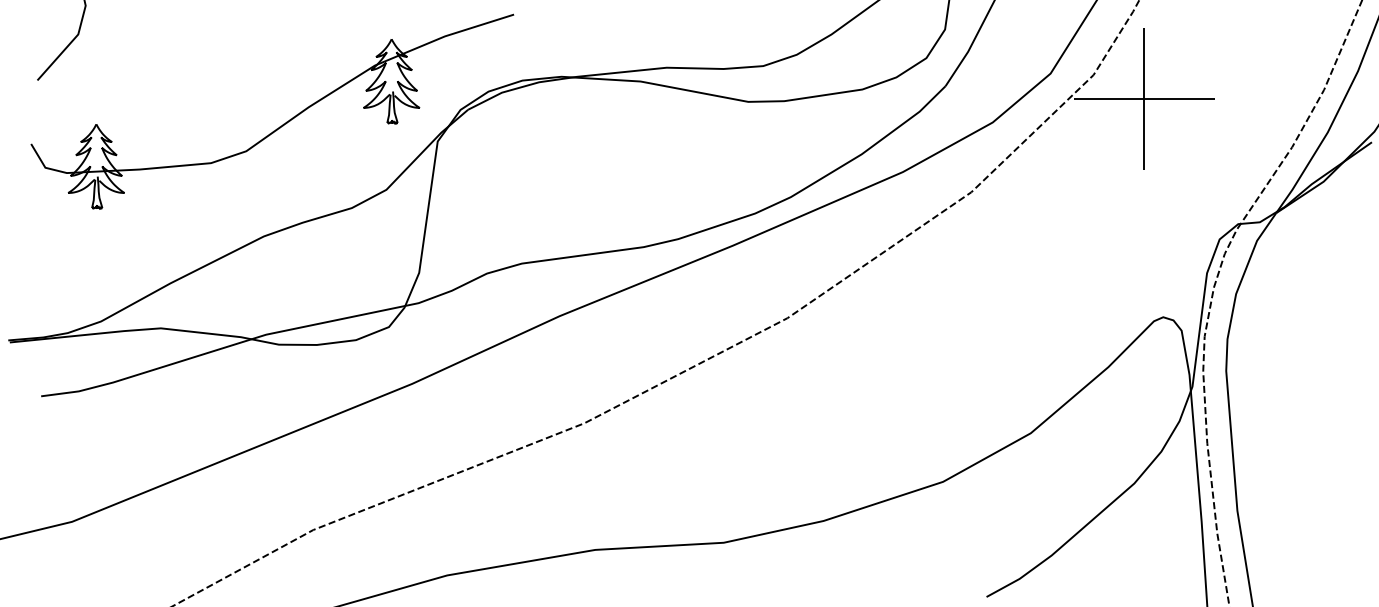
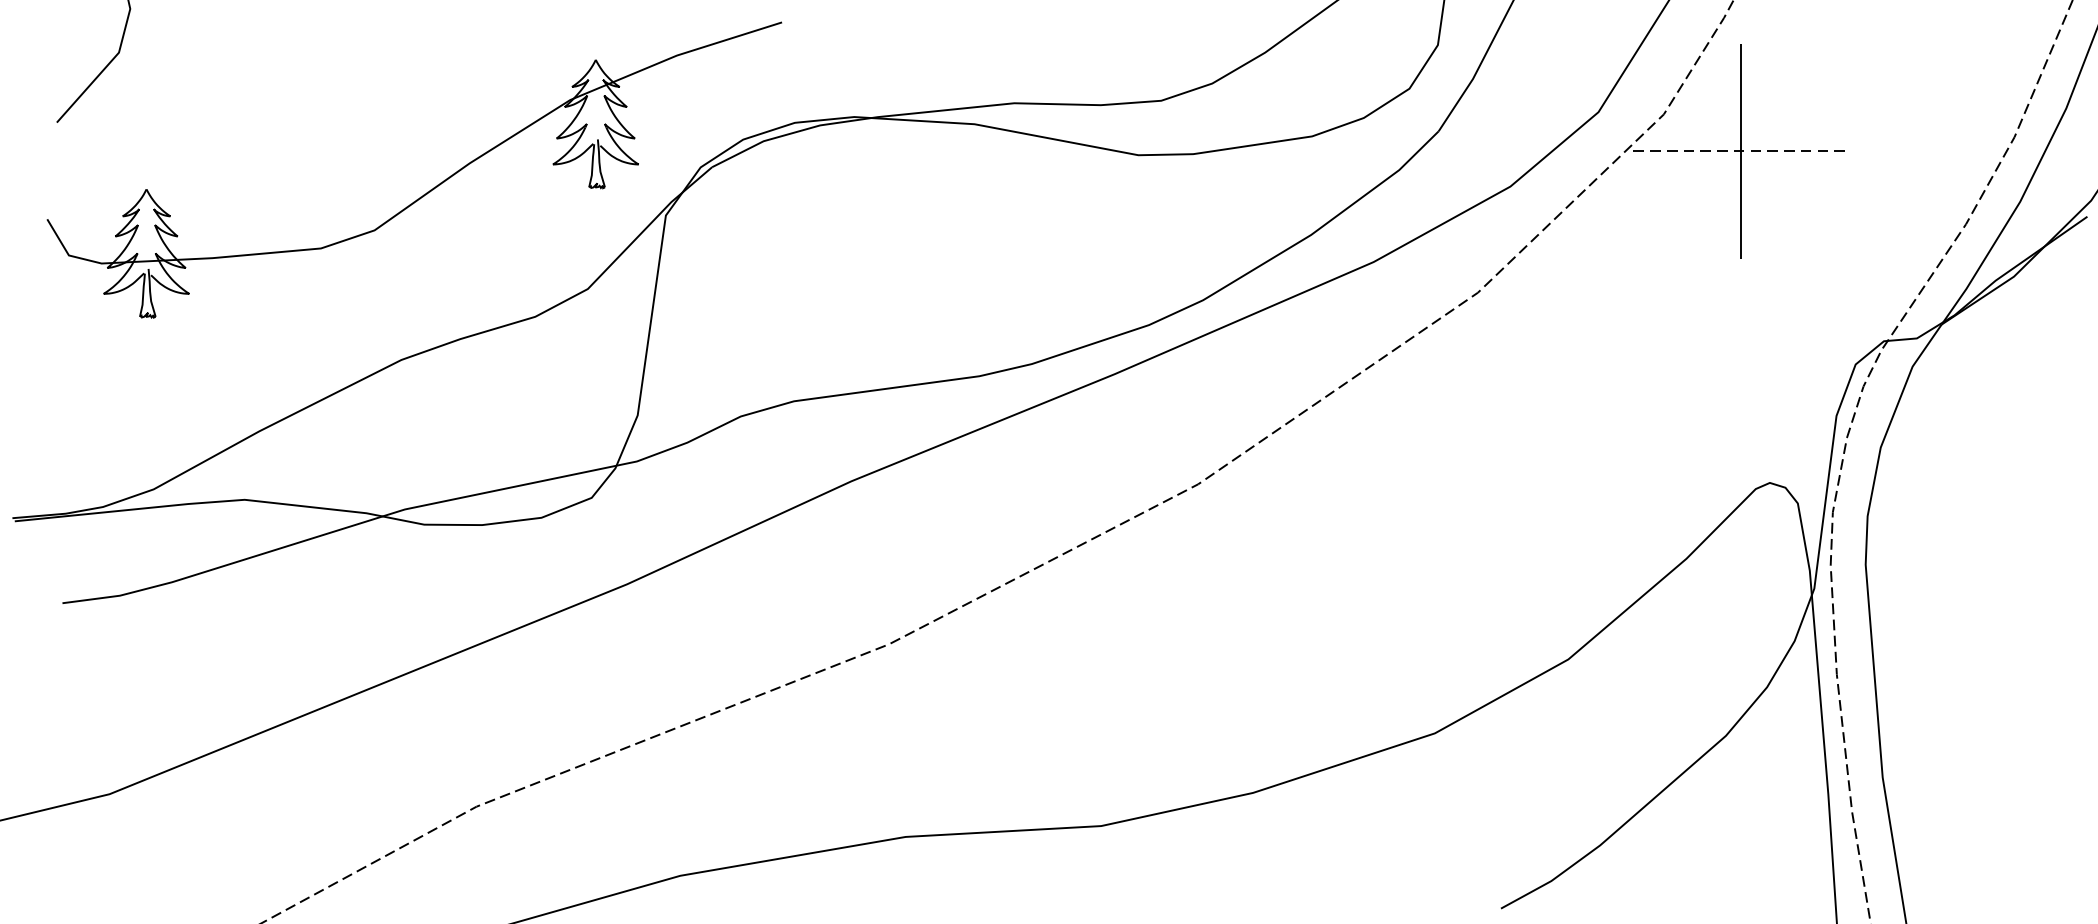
line: (1144, 99) -> (1741, 151), solid -> dashed

